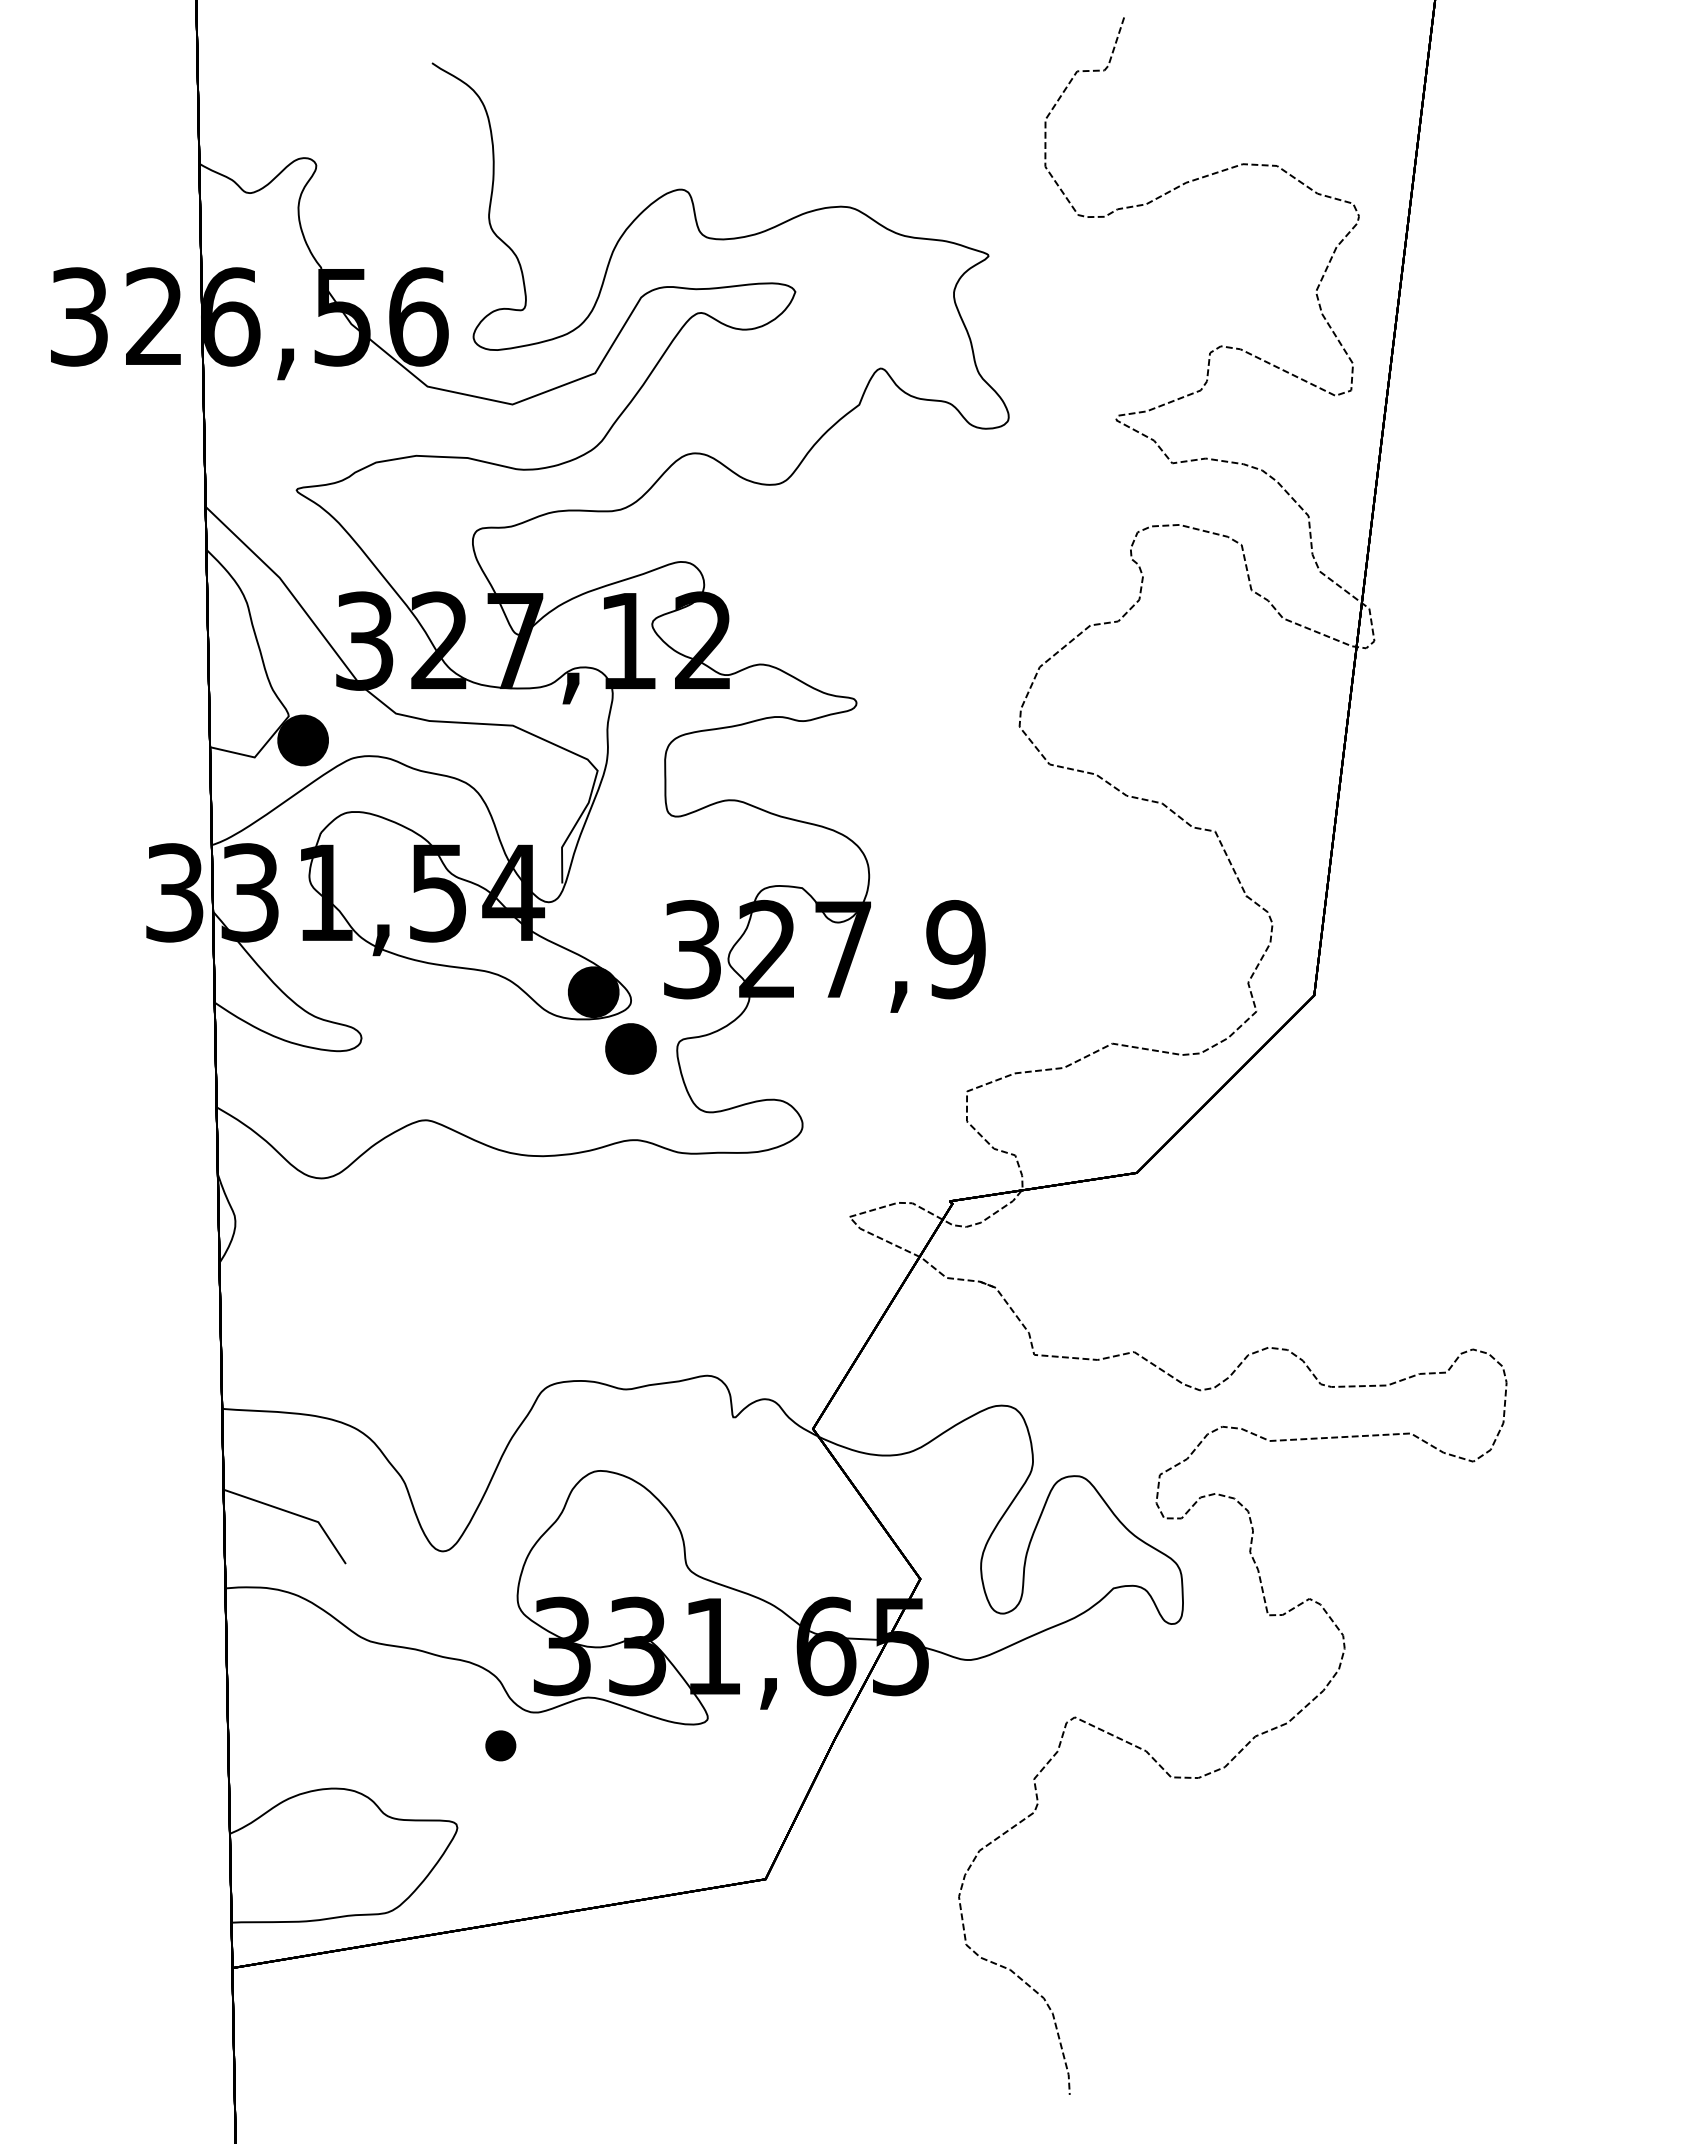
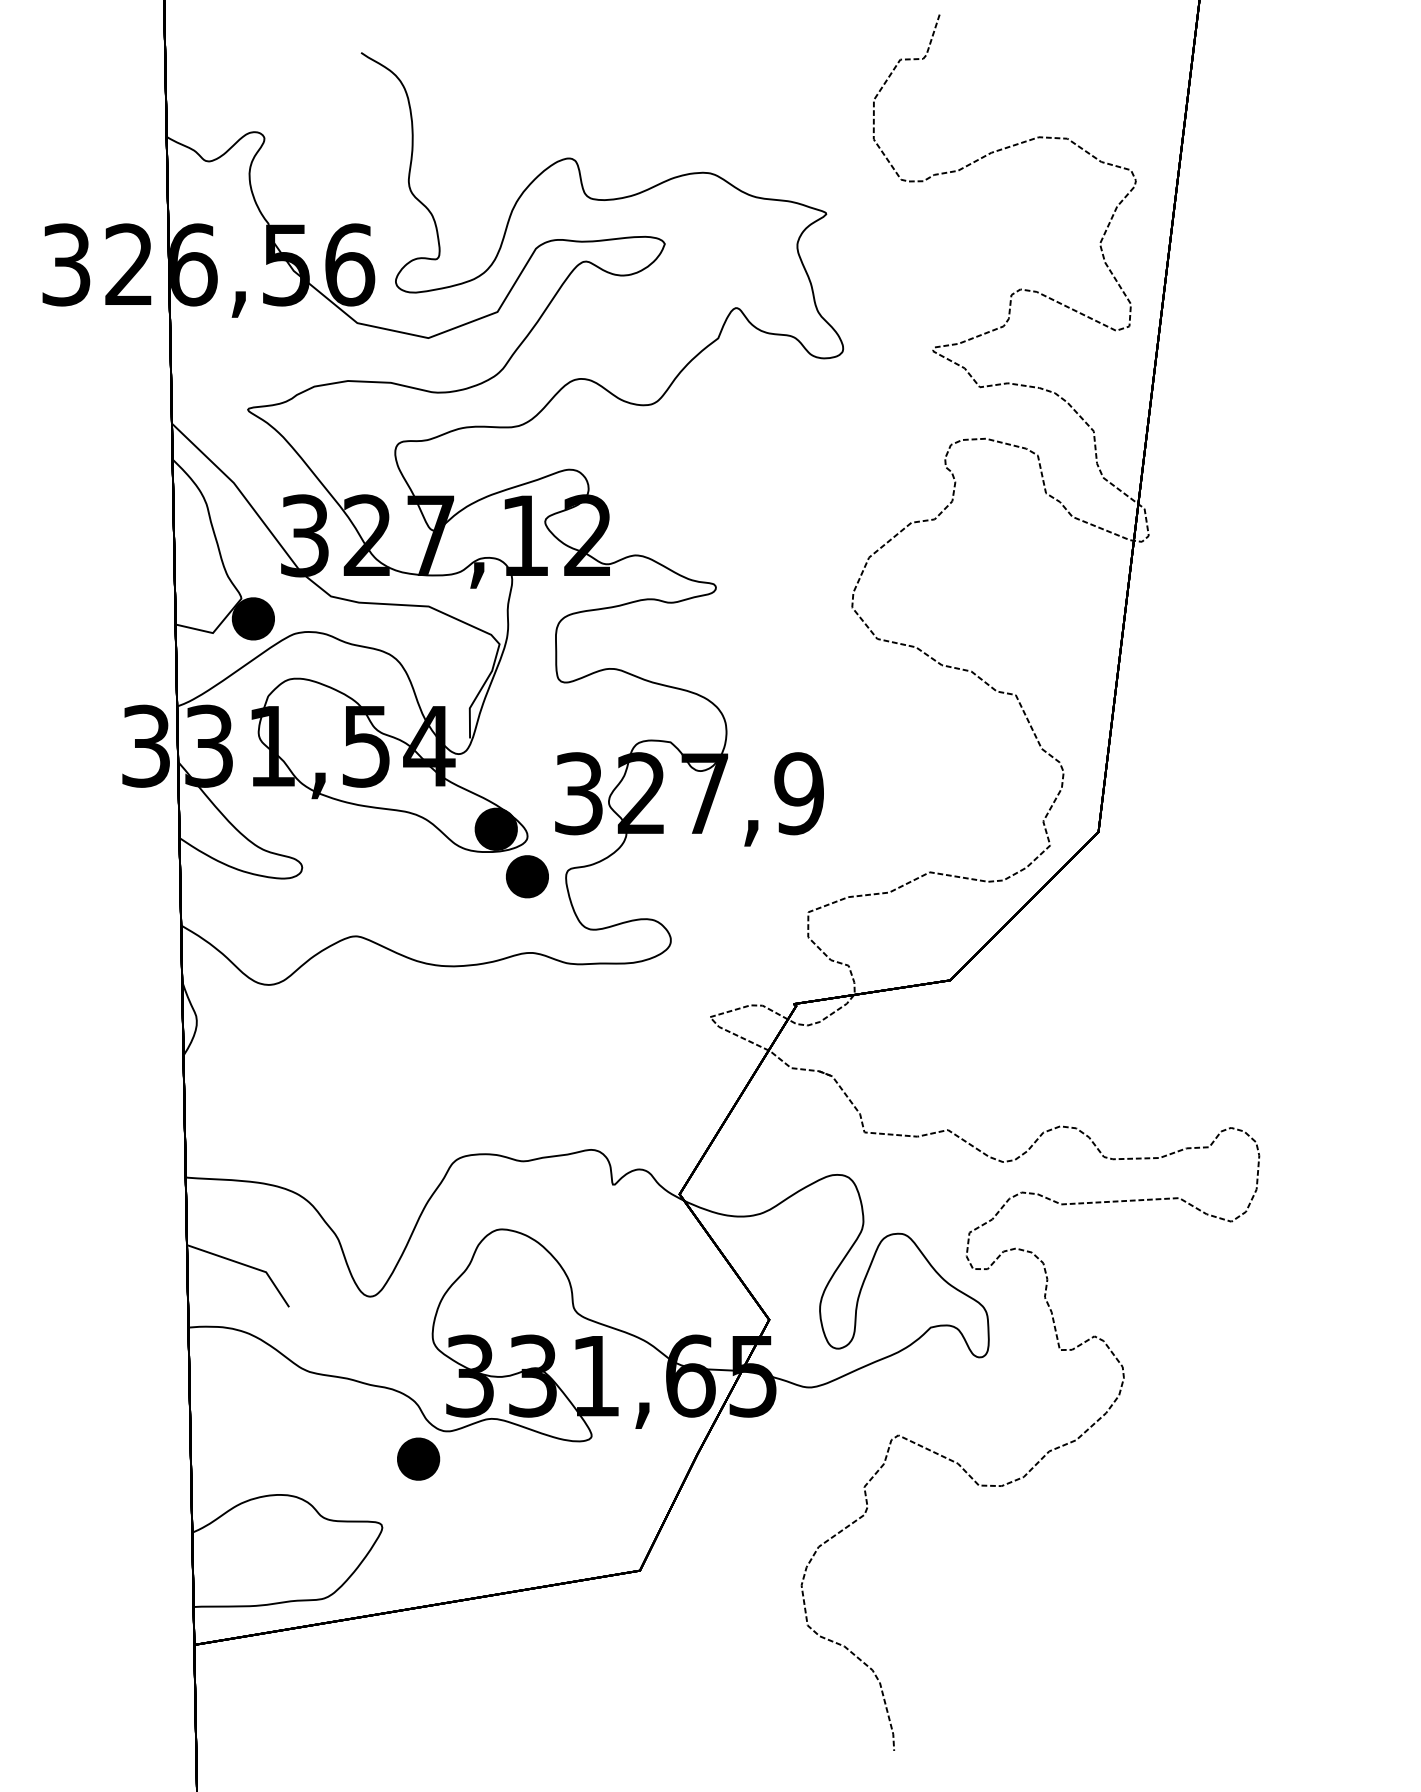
part: (500, 1745) -> (418, 1458), size x1.67

